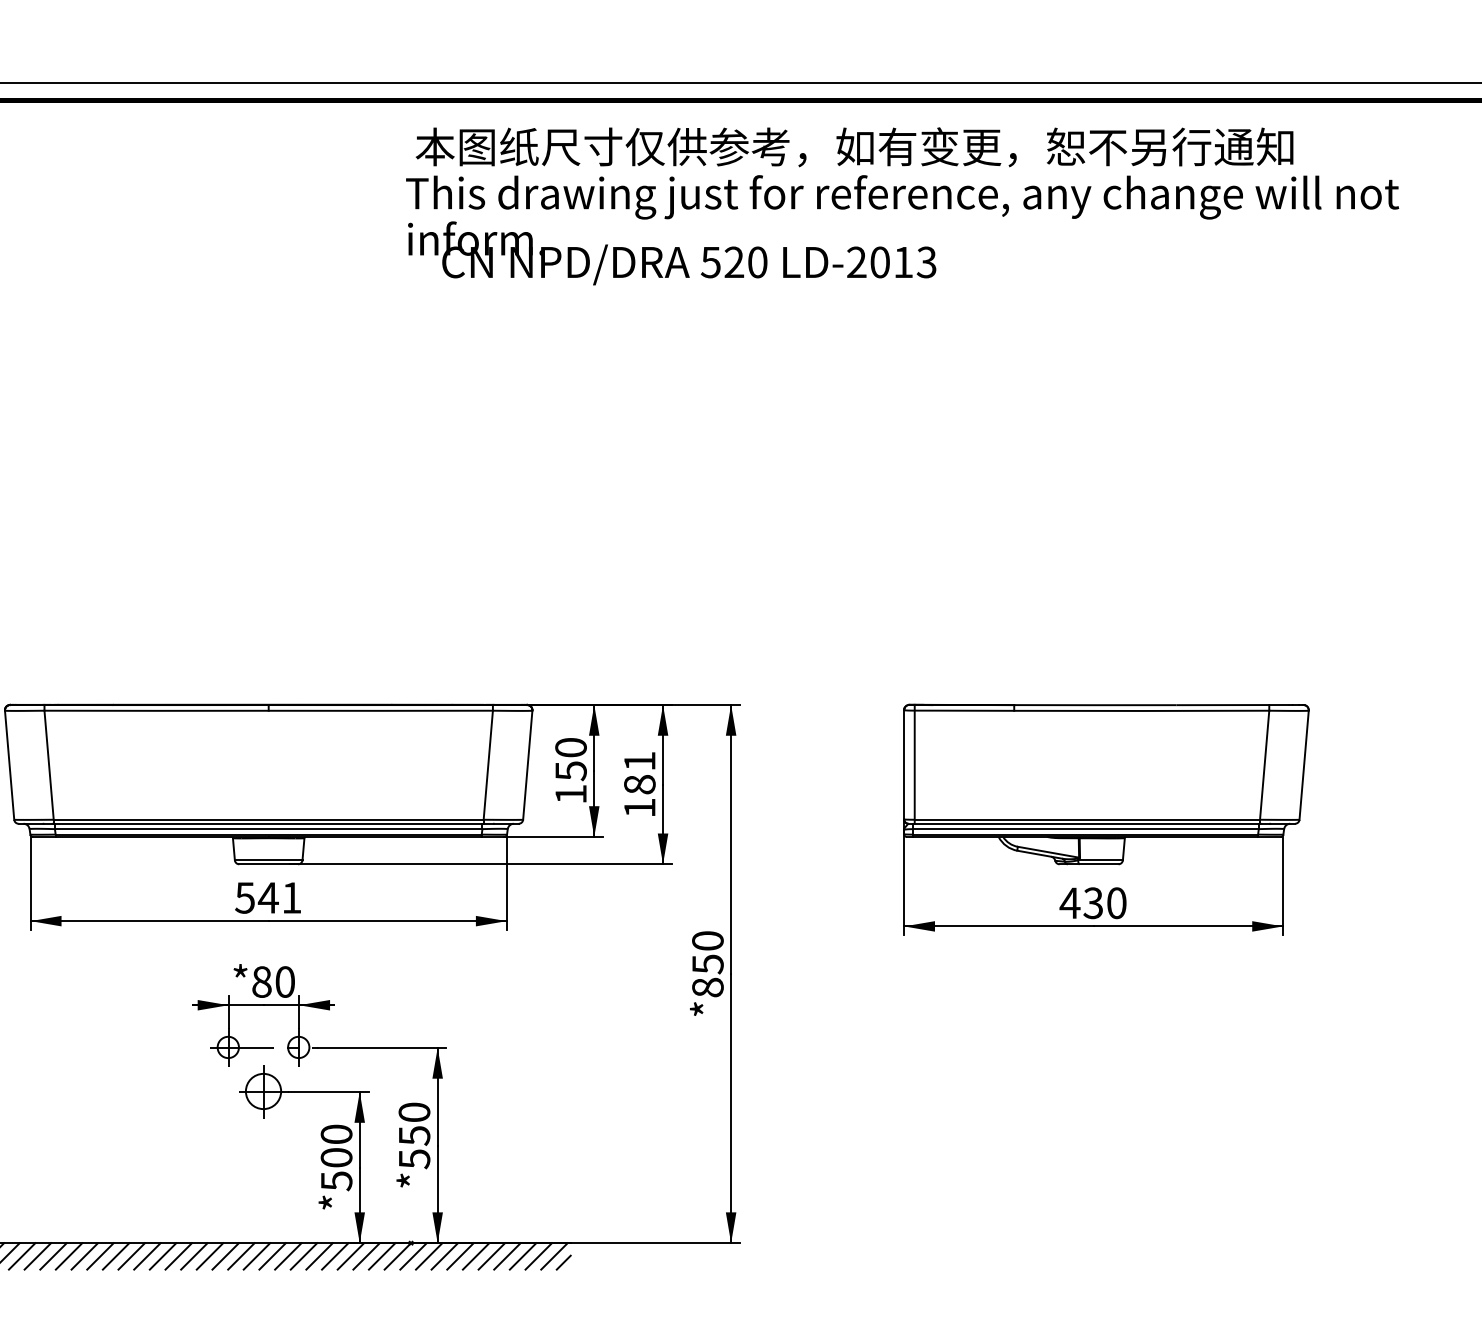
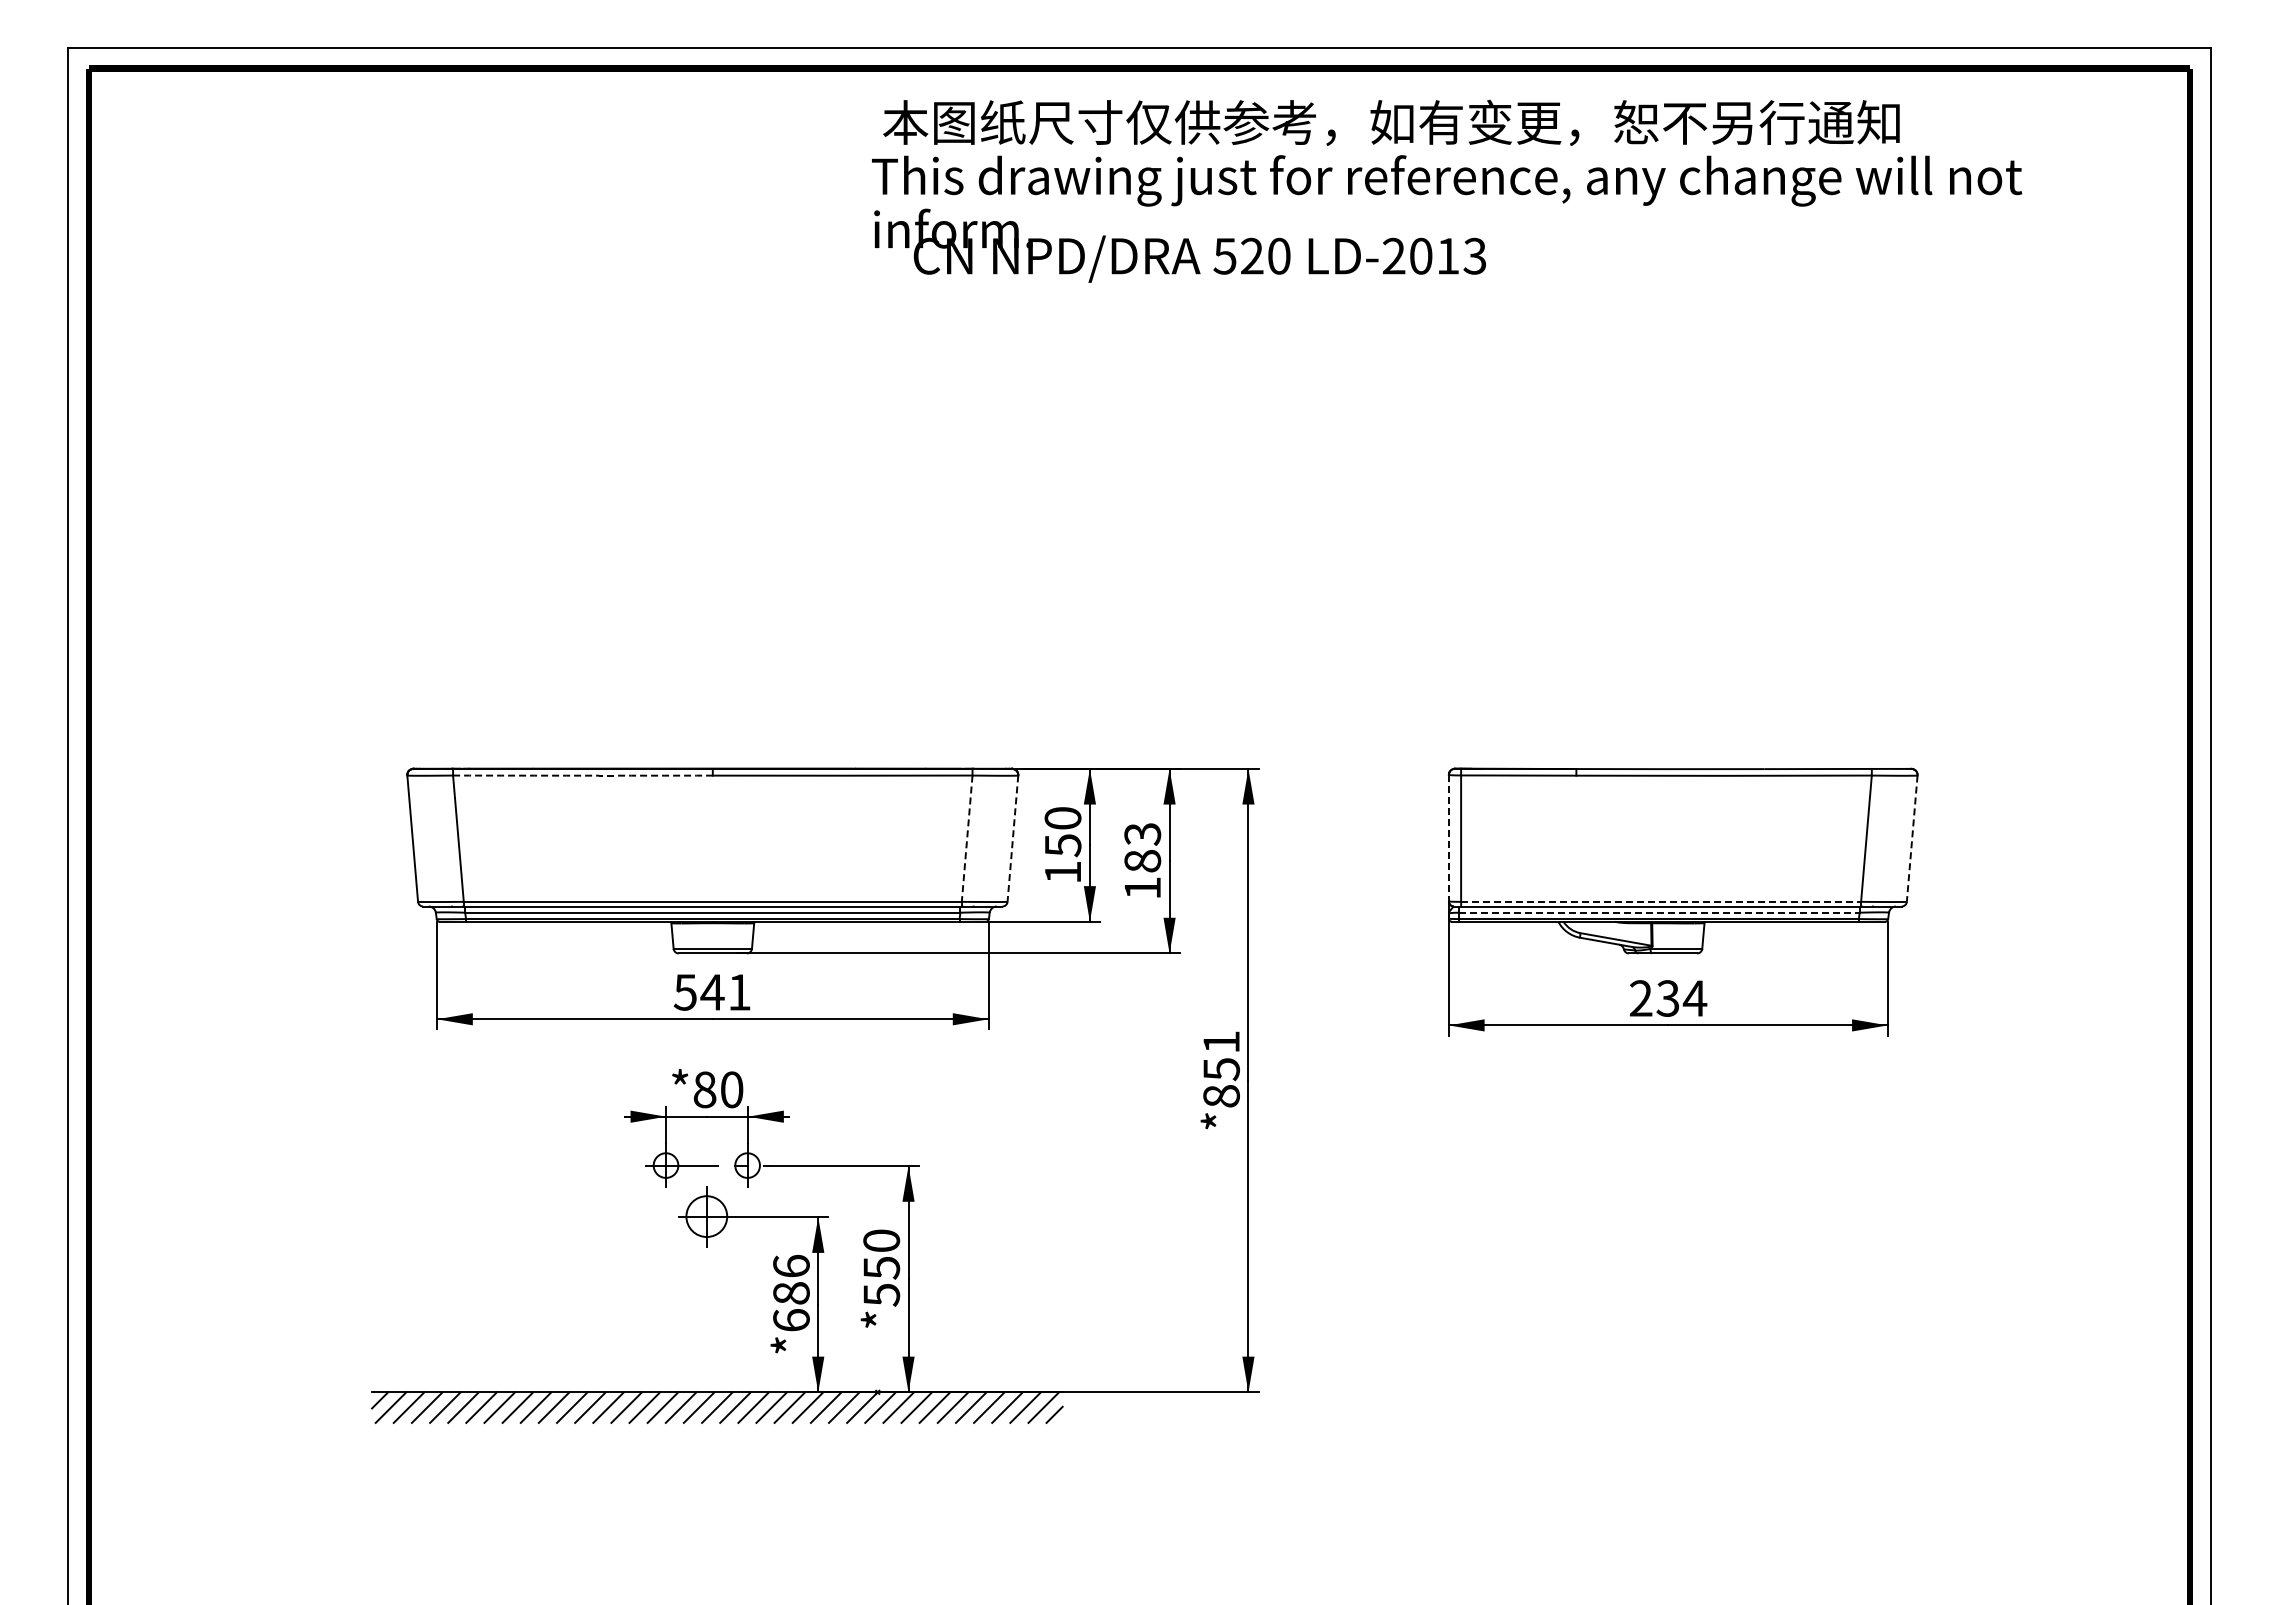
arc: (156, 710) -> (582, 775), solid -> dashed
text: (639, 761) -> (1142, 834), 181 -> 183
line: (488, 765) -> (967, 839), solid -> dashed
line: (527, 765) -> (1012, 839), solid -> dashed
line: (903, 765) -> (1448, 838), solid -> dashed
line: (1304, 765) -> (1912, 839), solid -> dashed
line: (1087, 819) -> (1661, 901), solid -> dashed
line: (1085, 828) -> (1659, 912), solid -> dashed
text: (1092, 903) -> (1667, 998), 430 -> 234
text: (707, 941) -> (1221, 1042), *850 -> *851
text: (336, 1157) -> (791, 1293), *500 -> *686

